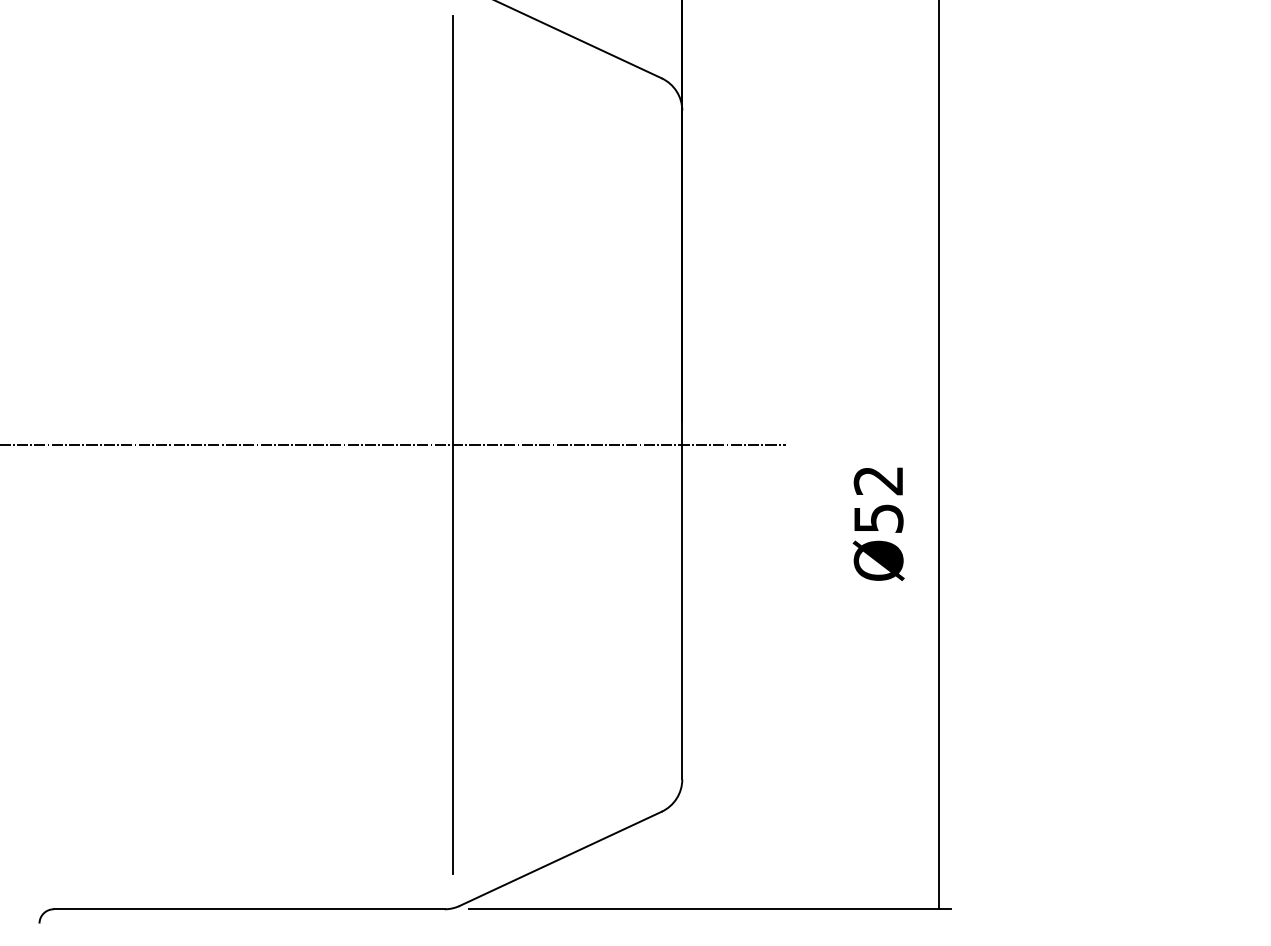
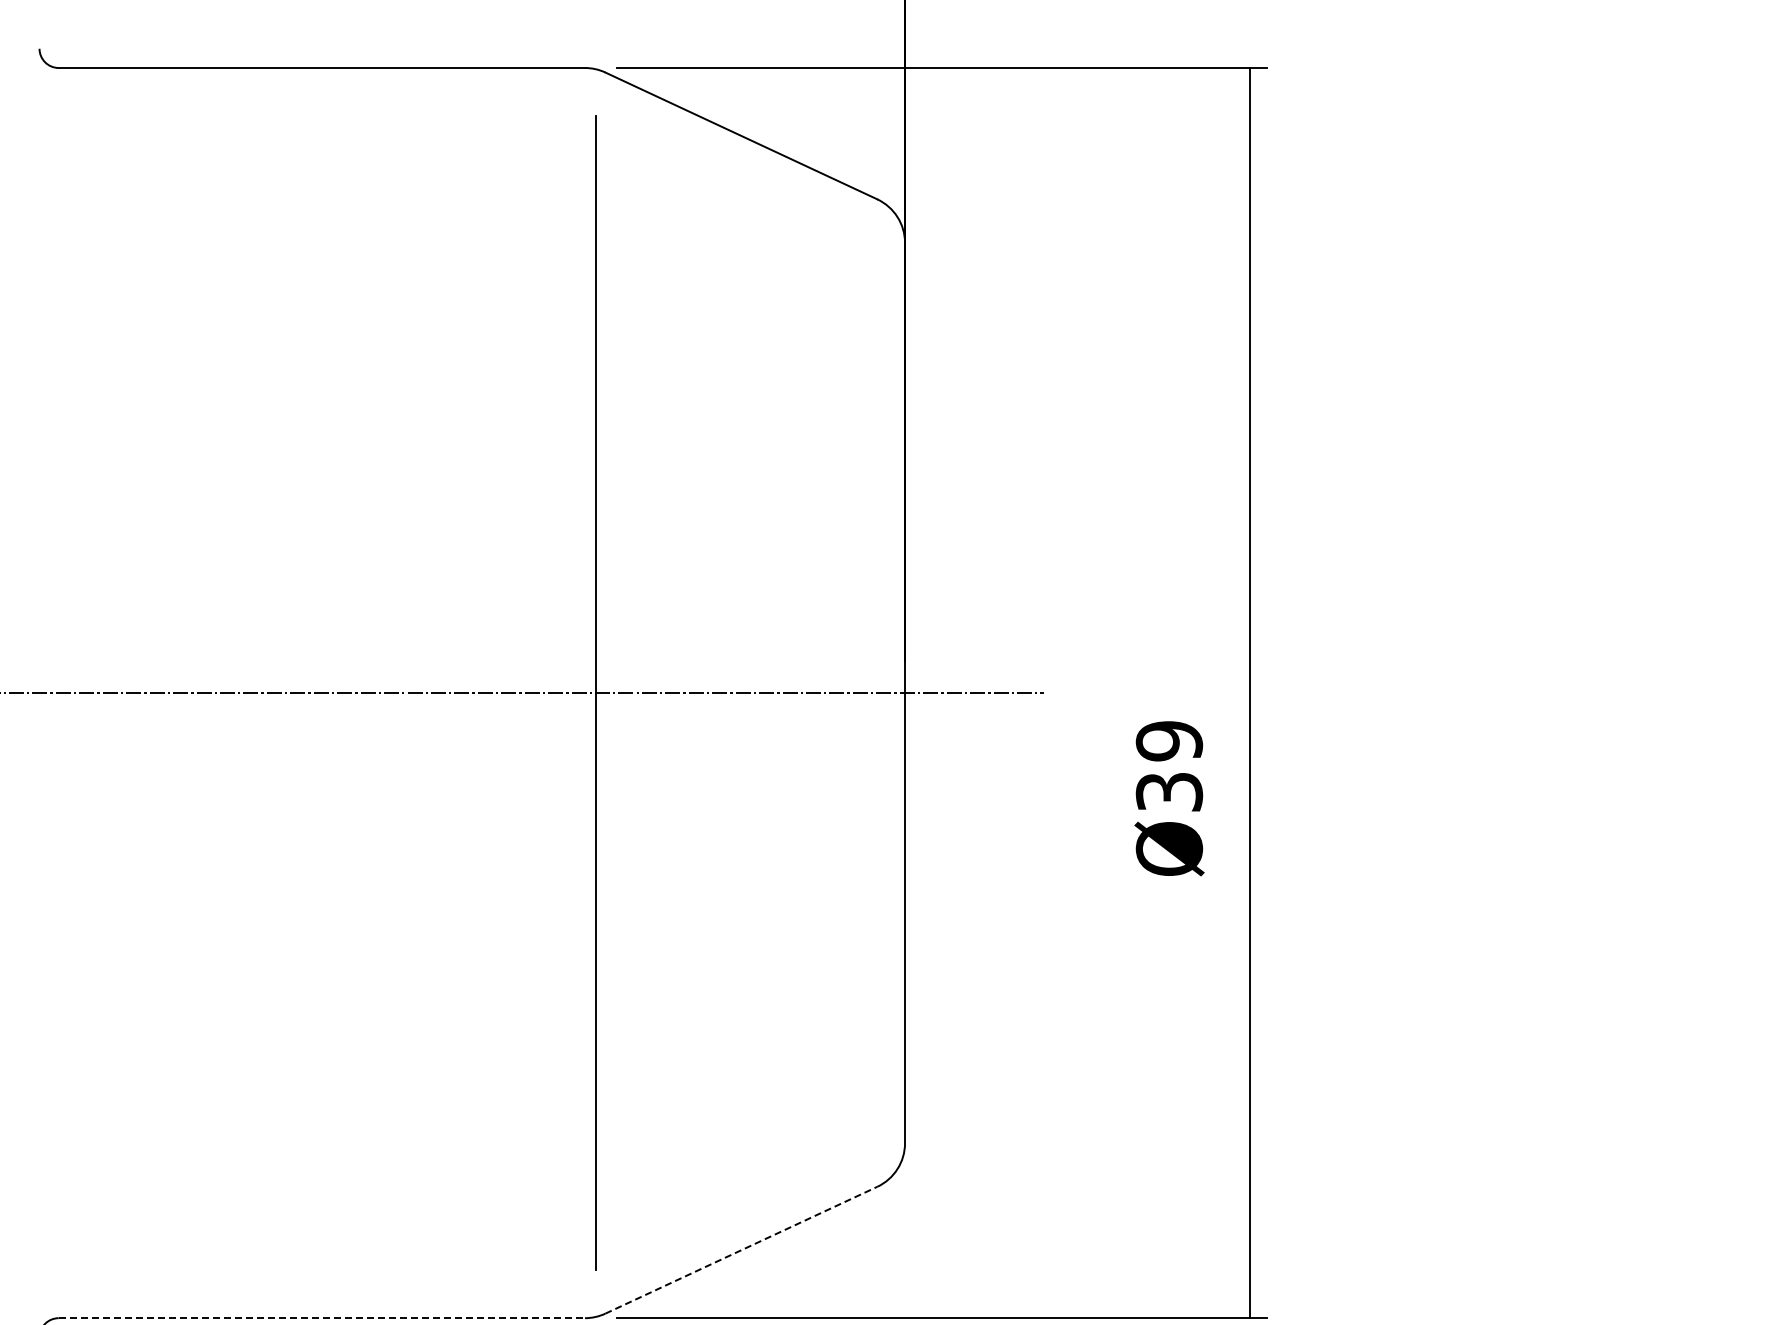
text: (878, 499) -> (1169, 766), Ø52 -> Ø39
line: (560, 859) -> (741, 1250), solid -> dashed
line: (249, 909) -> (322, 1318), solid -> dashed

